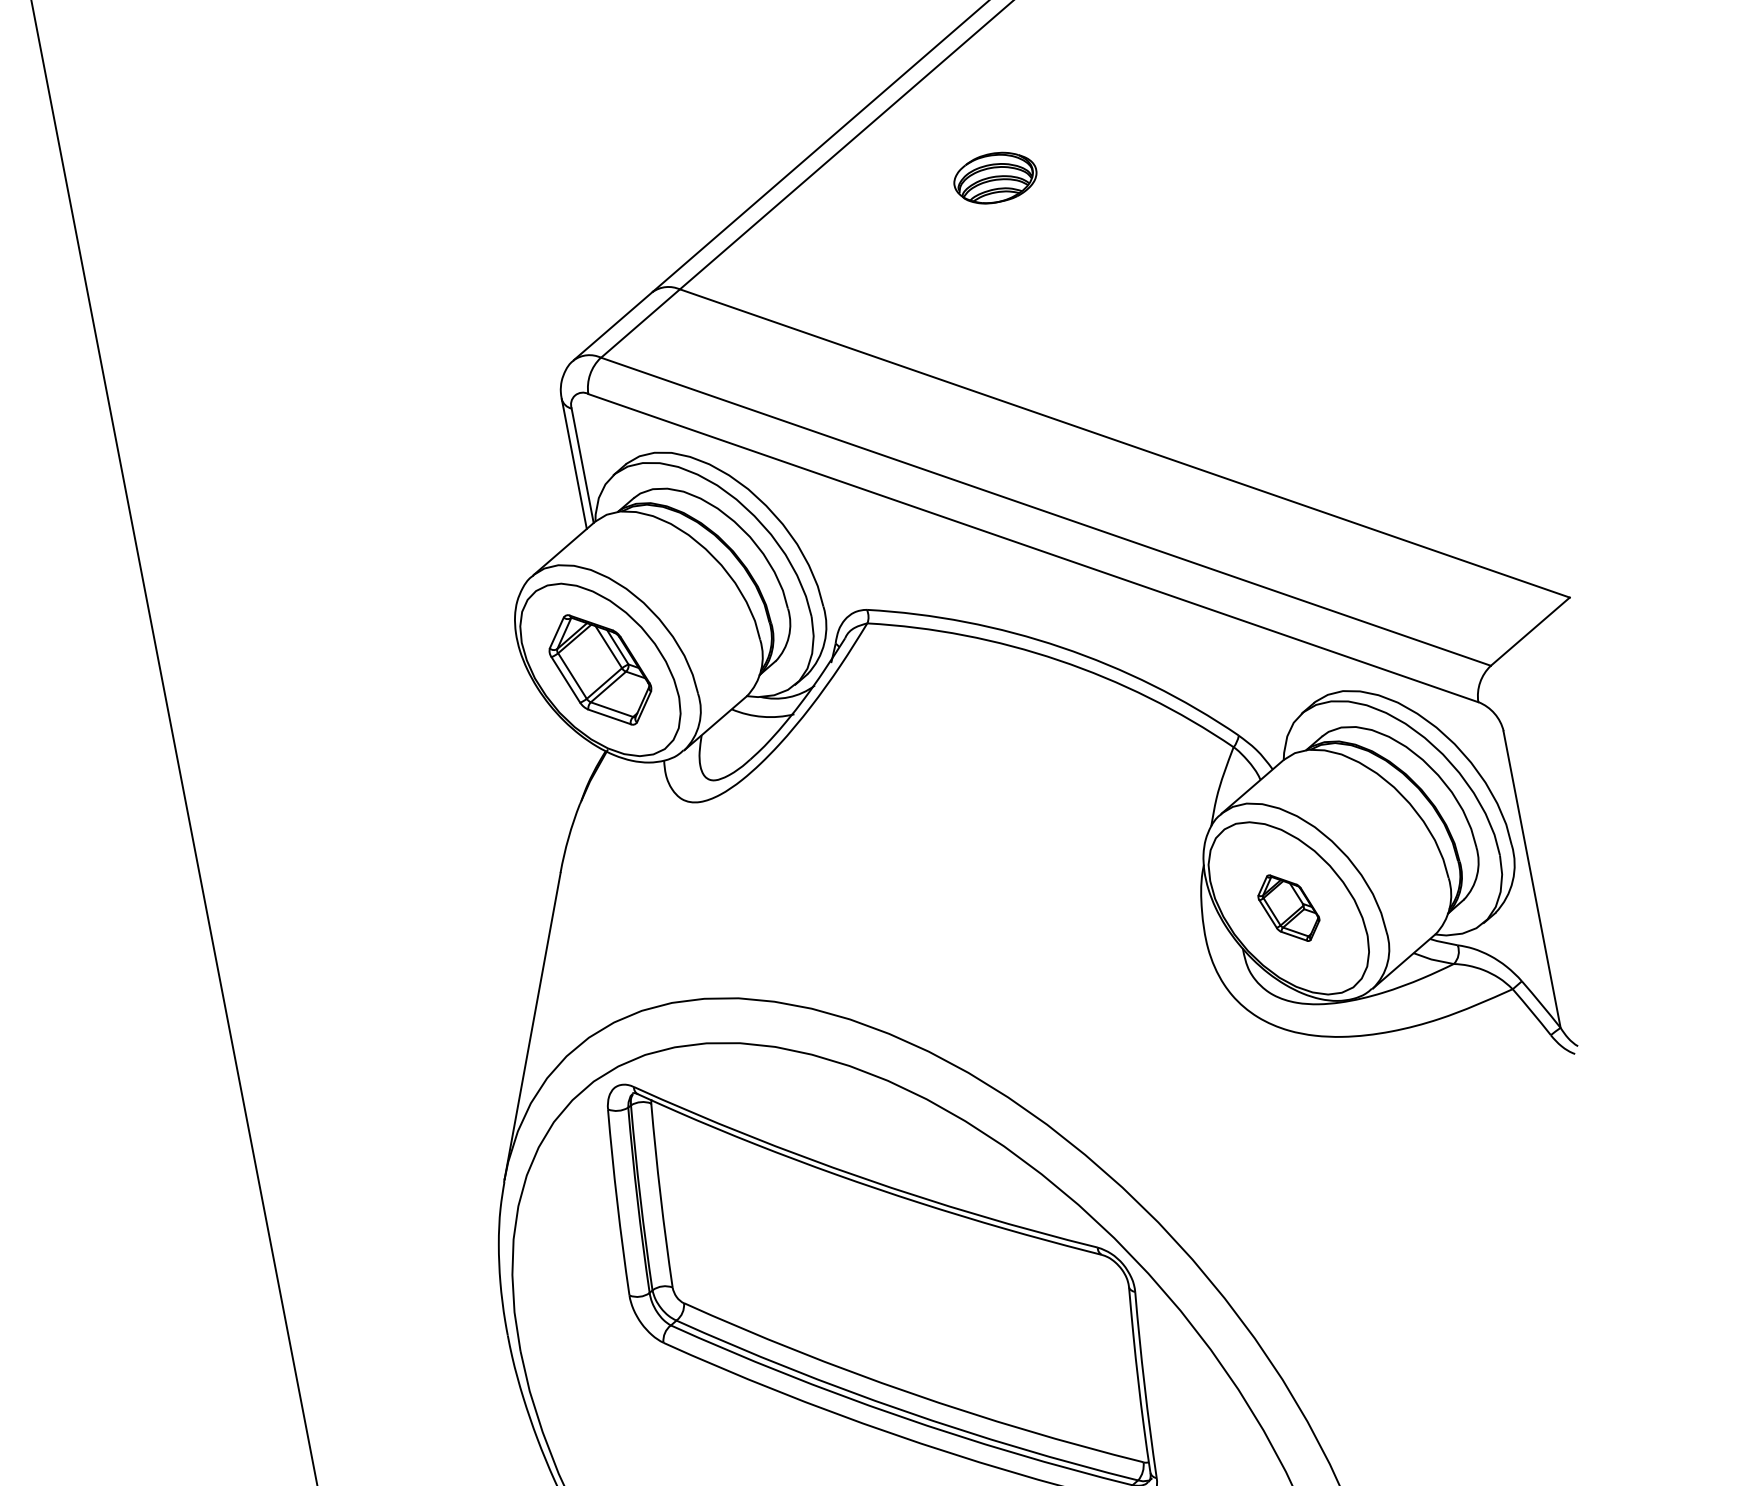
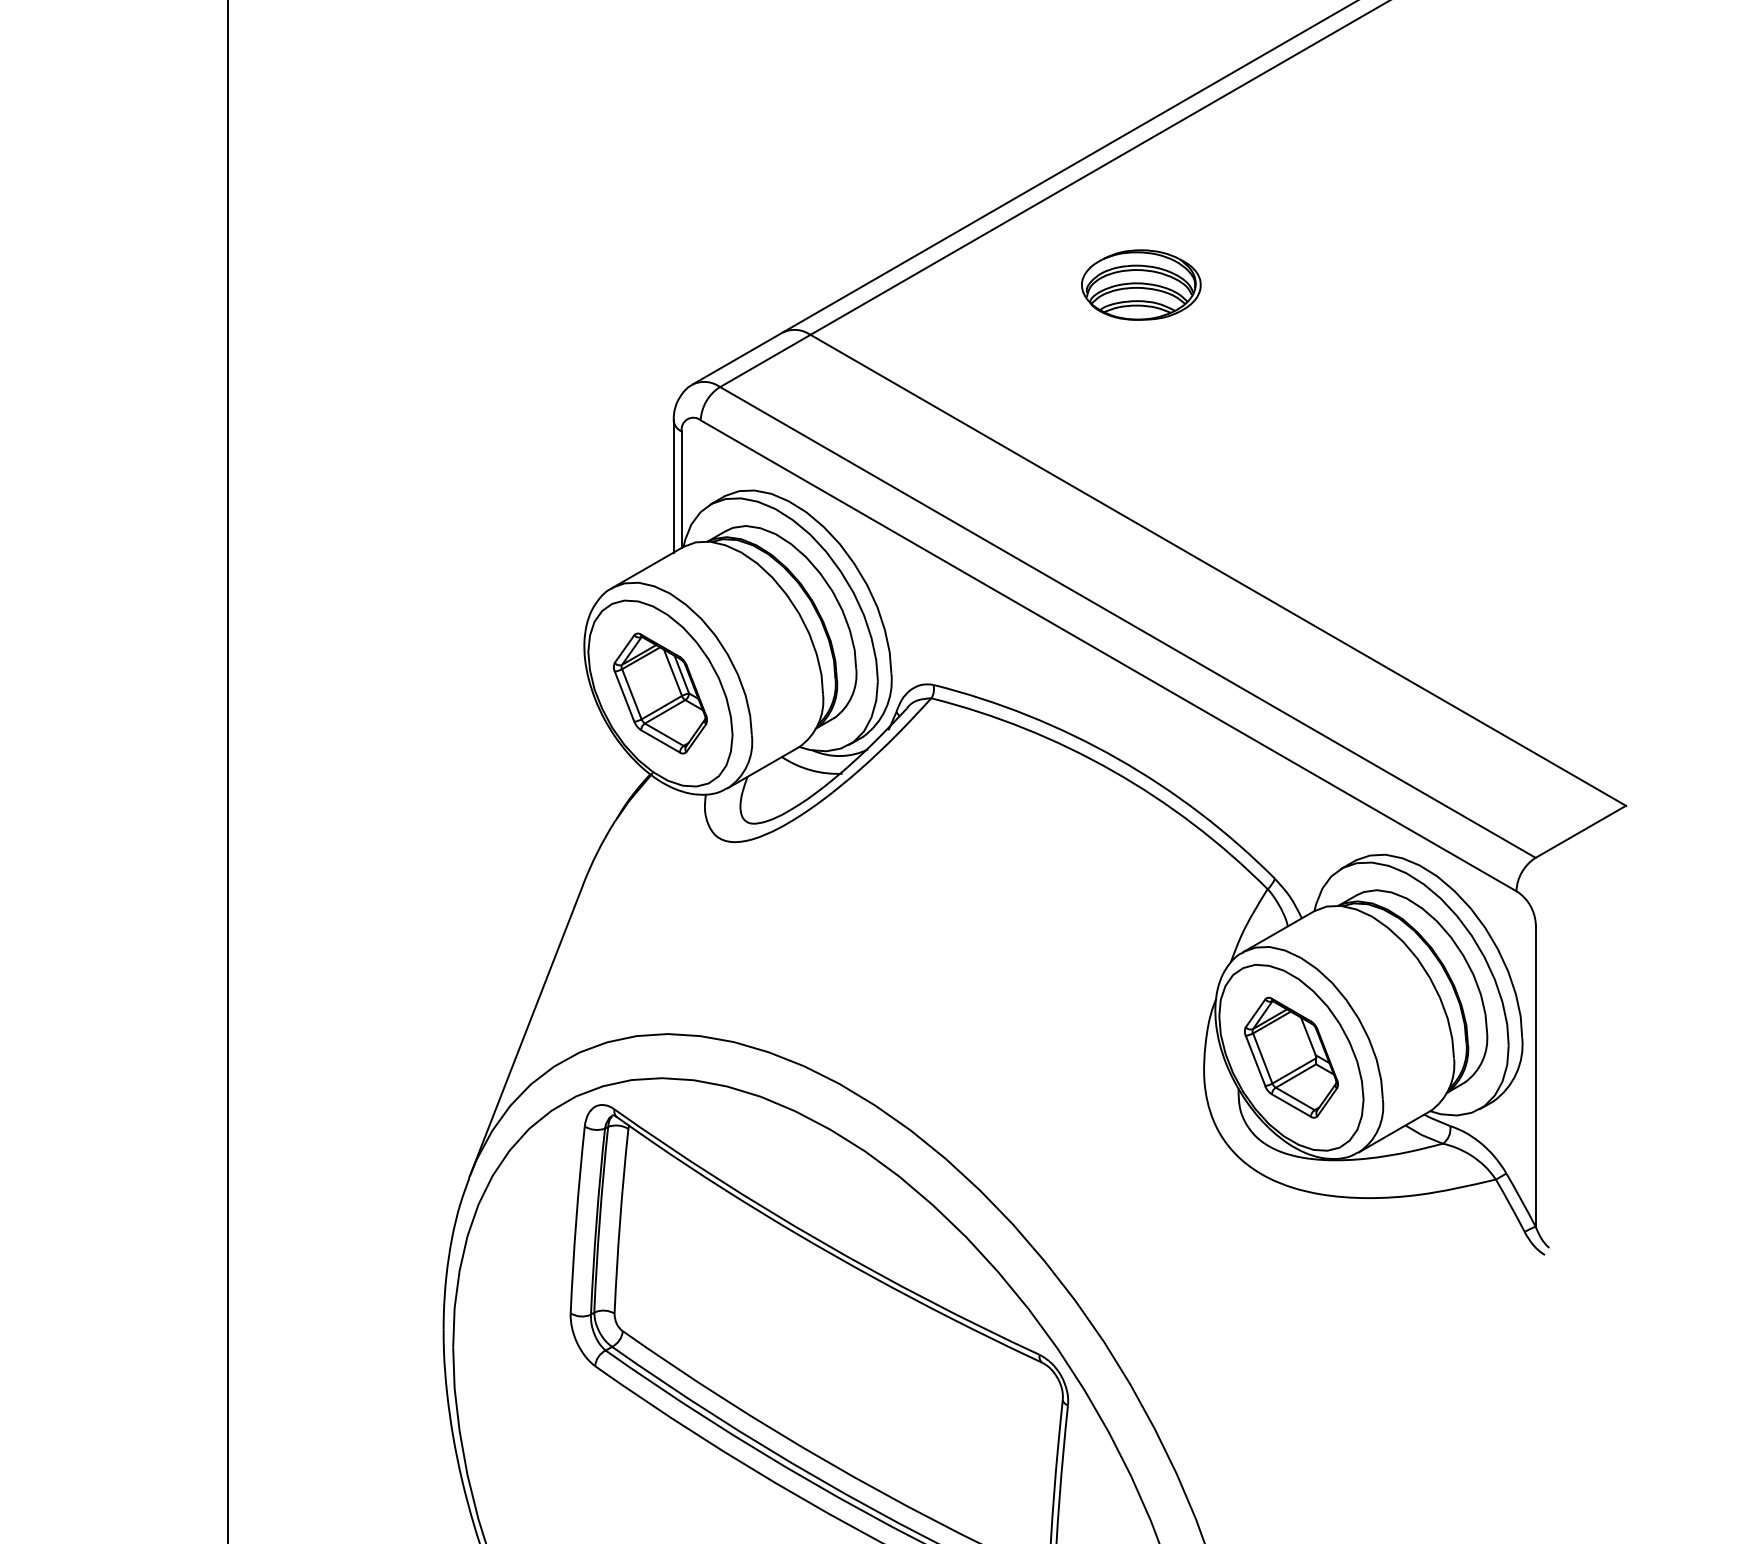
part: (995, 177) -> (1141, 284), size x1.43
part: (1288, 908) -> (1291, 1057), size x1.67

